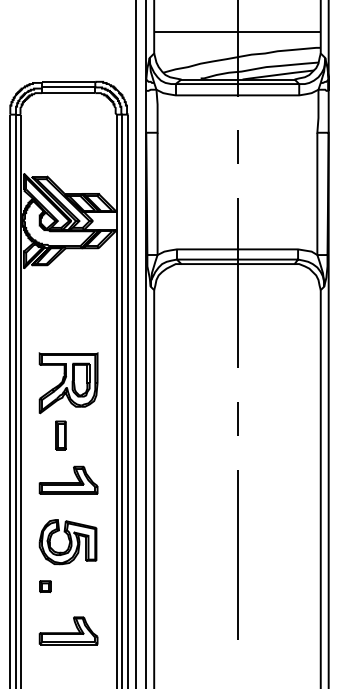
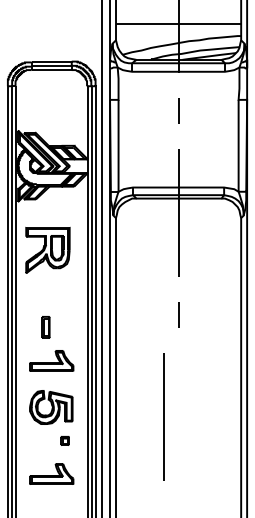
part: (68, 383) -> (47, 250), moved
line: (237, 554) -> (163, 416), moved
part: (45, 586) -> (65, 440), moved

